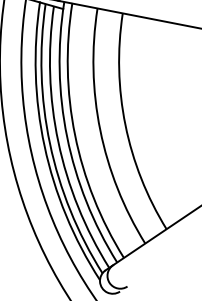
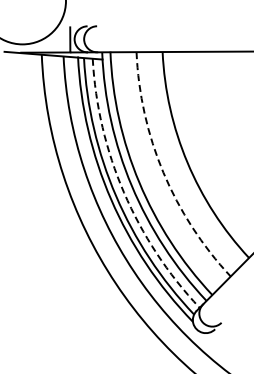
arc: (100, 130) -> (163, 172), solid -> dashed
arc: (58, 141) -> (124, 192), solid -> dashed

